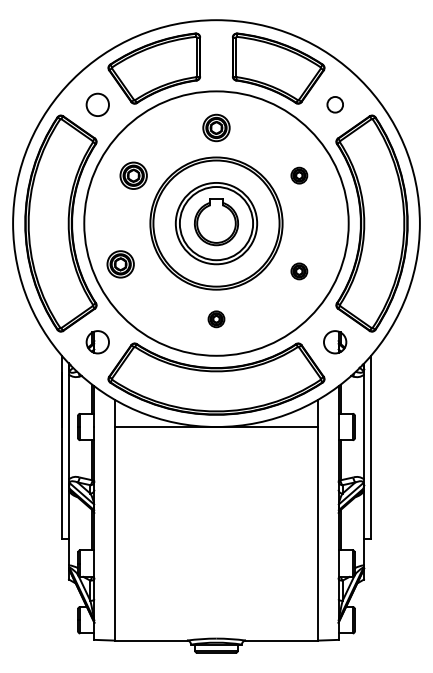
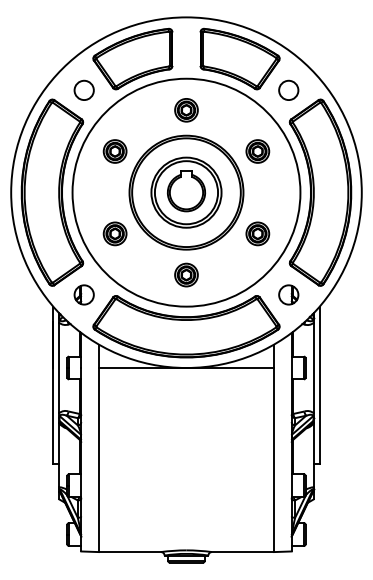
circle: (335, 104) -> (289, 90), size x1.43
part: (299, 175) -> (258, 151), size x1.67
part: (120, 264) -> (114, 233), moved
part: (299, 271) -> (258, 233), size x1.67
part: (216, 319) -> (186, 275), size x1.67

